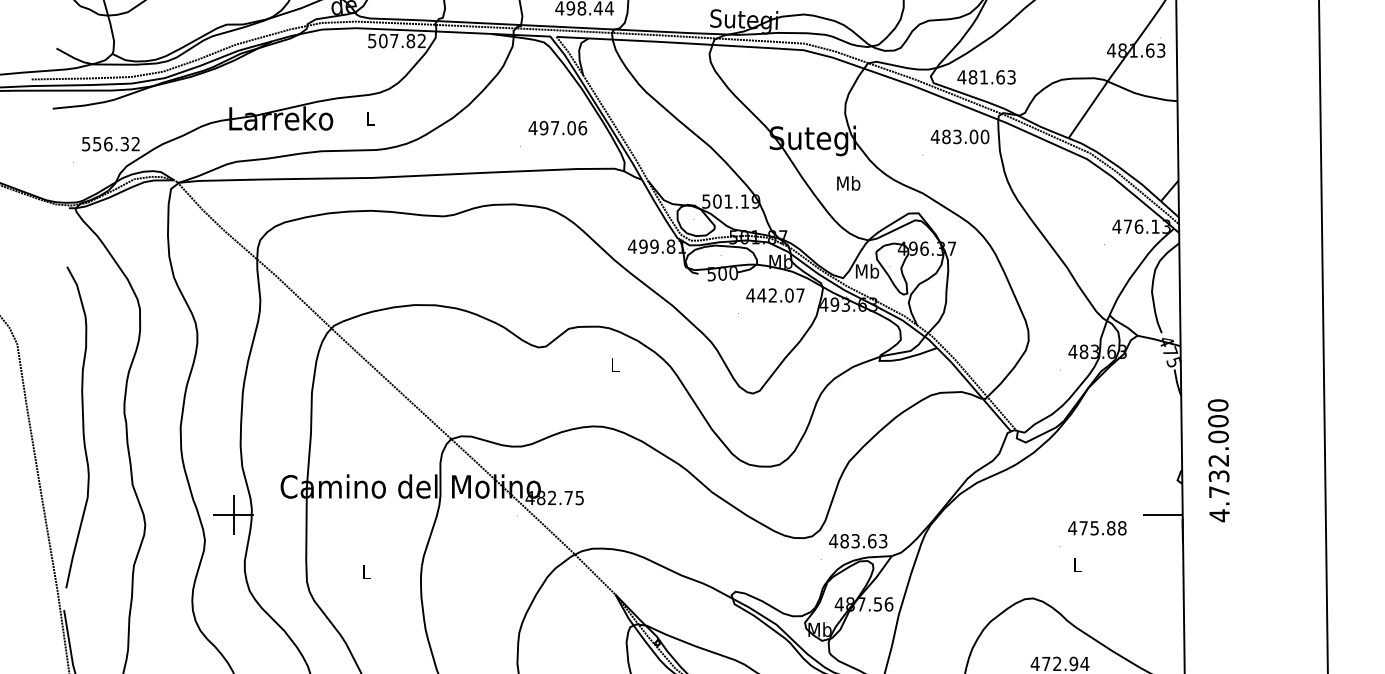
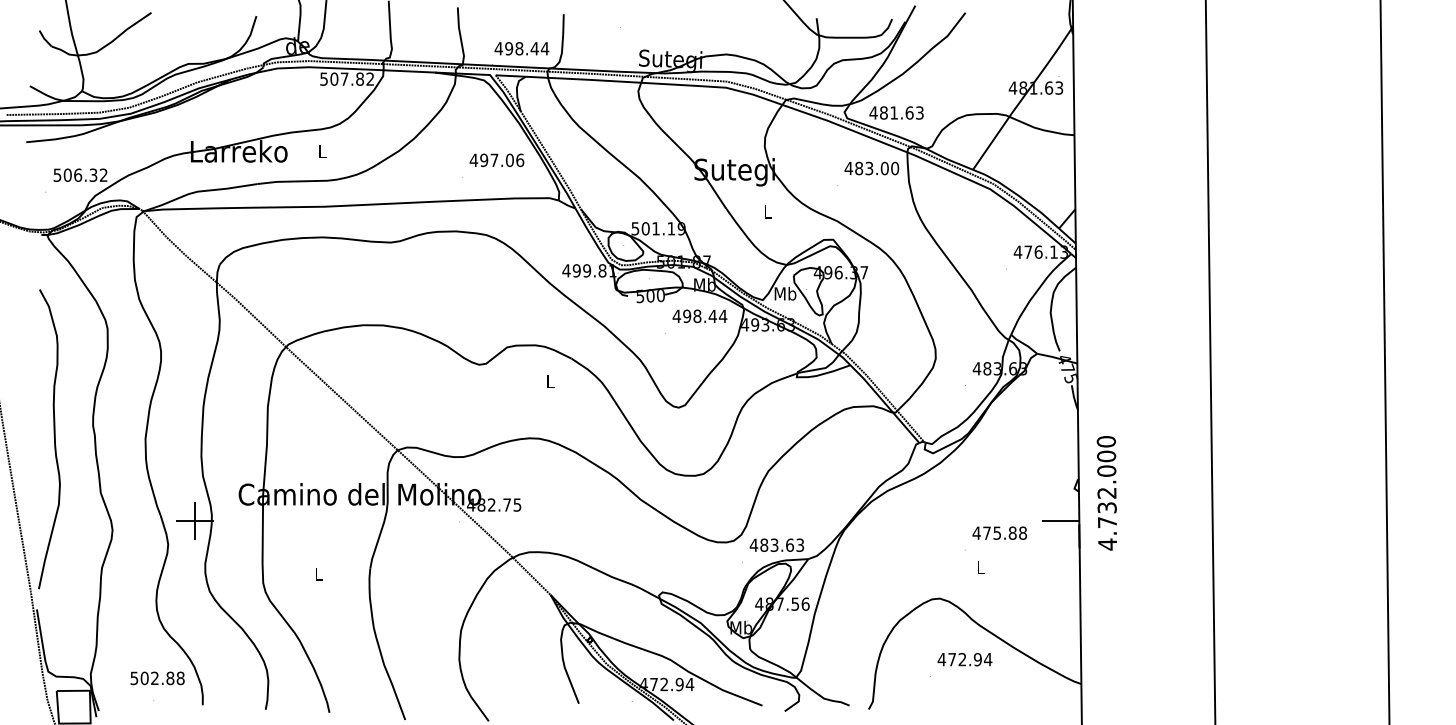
text: (96, 143) -> (67, 174), 556.32 -> 506.32
text: (848, 183) -> (767, 211), Mb -> L
text: (780, 295) -> (704, 316), 442.07 -> 498.44
text: (1218, 460) -> (1106, 493), moved

